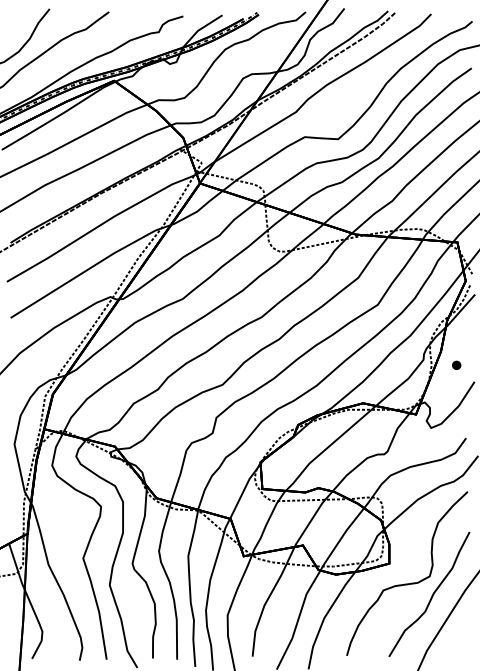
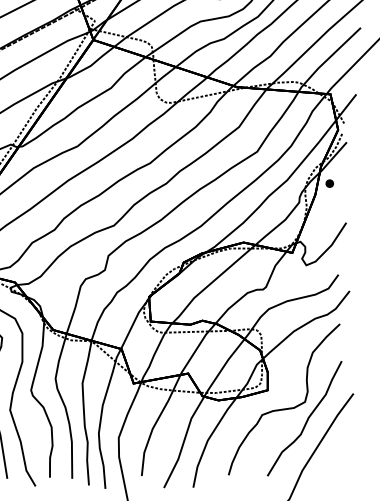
part: (456, 364) -> (329, 182), moved

